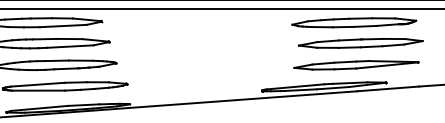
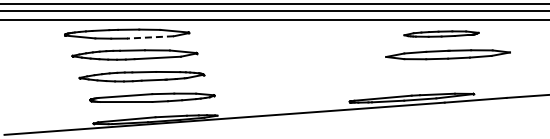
part: (354, 22) -> (441, 33), size x0.6
line: (63, 26) -> (150, 37), solid -> dashed
part: (356, 65) -> (443, 76), removed

